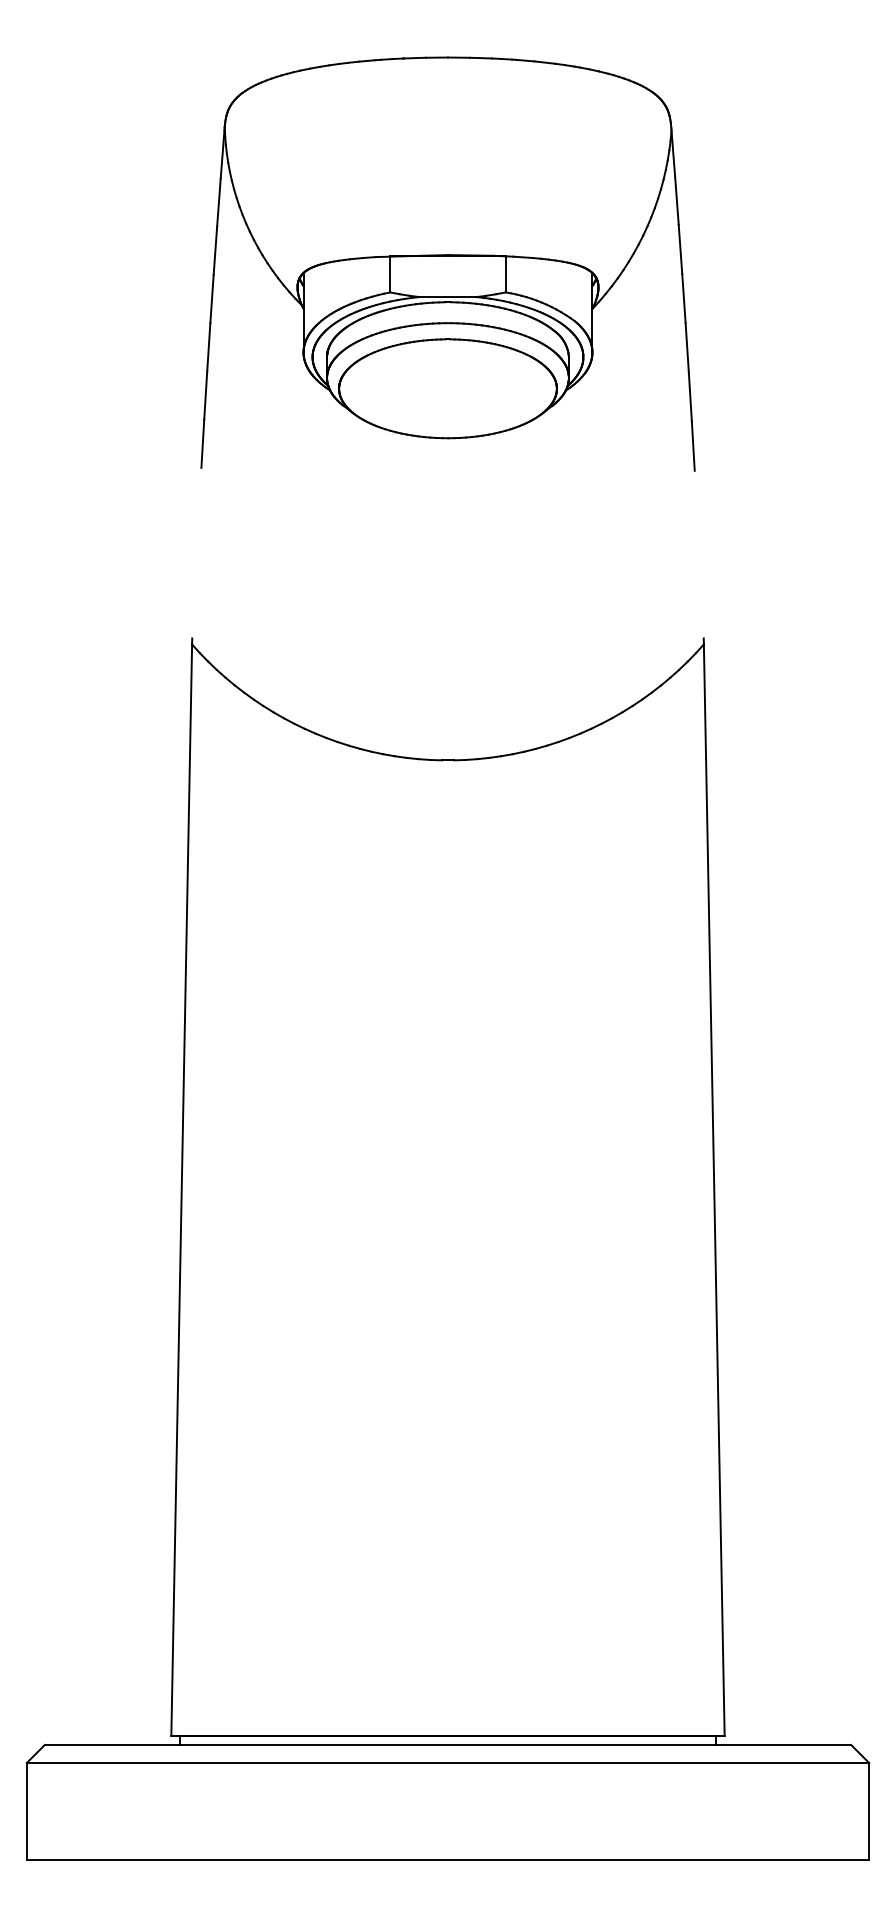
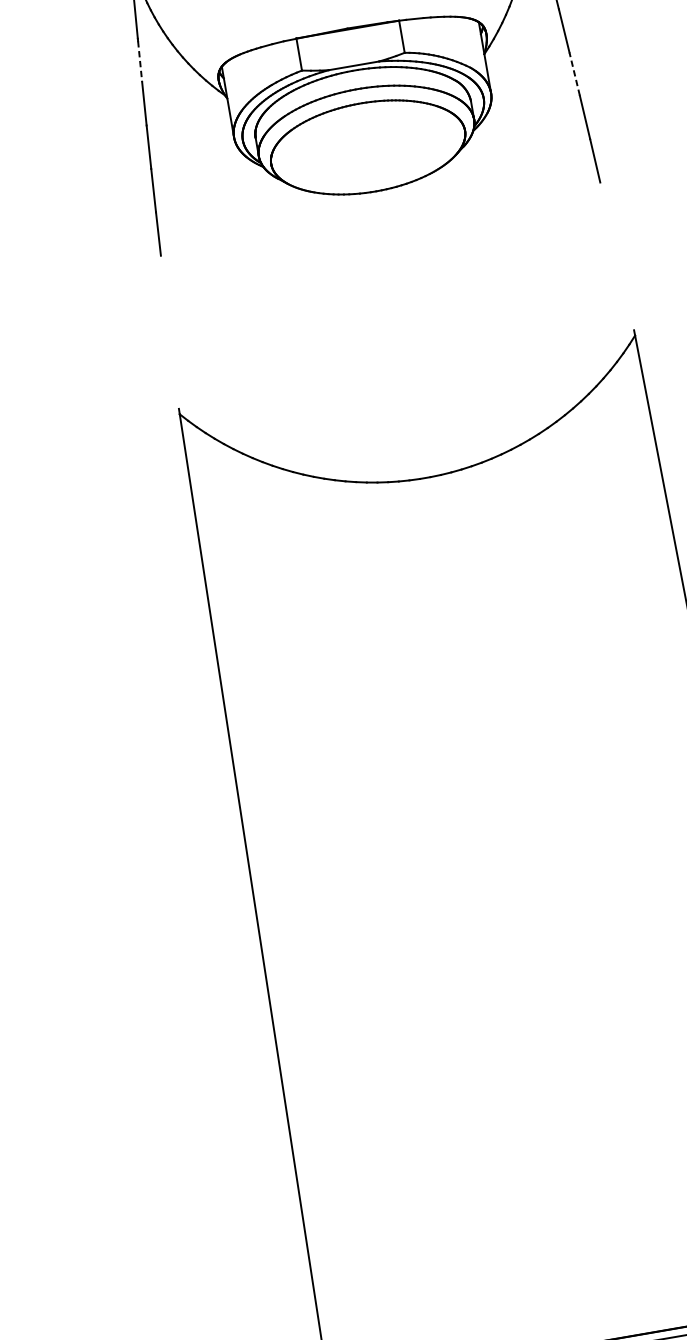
line: (215, 252) -> (140, 61), solid -> dashed
line: (687, 347) -> (574, 73), solid -> dashed

